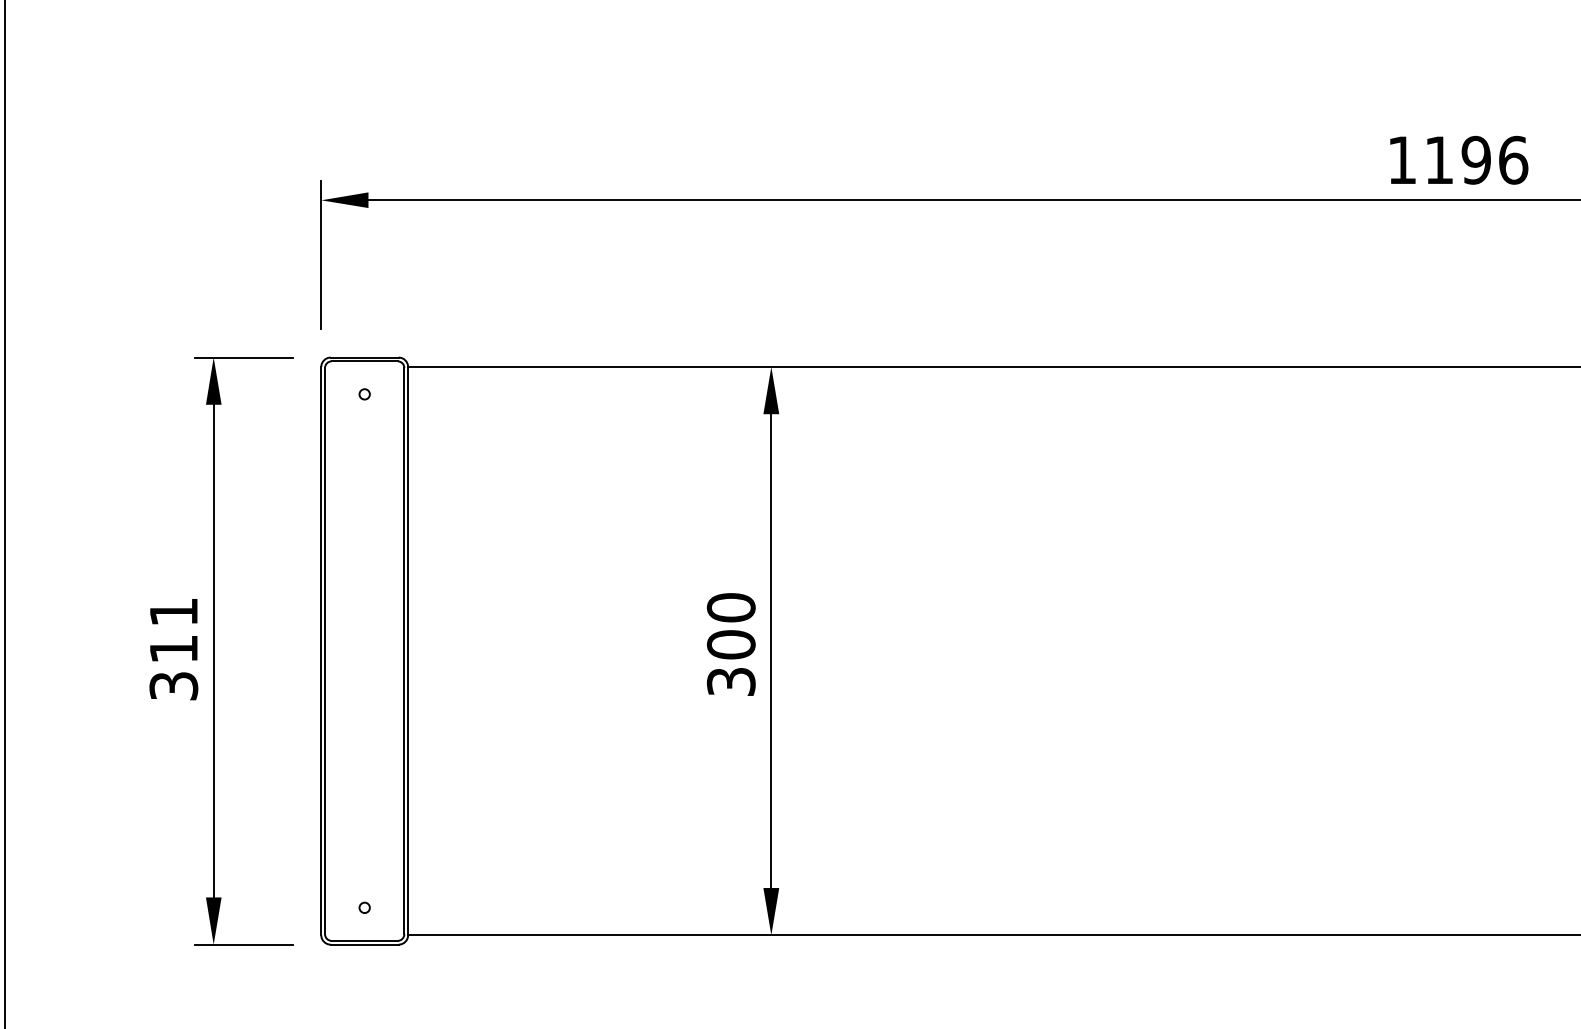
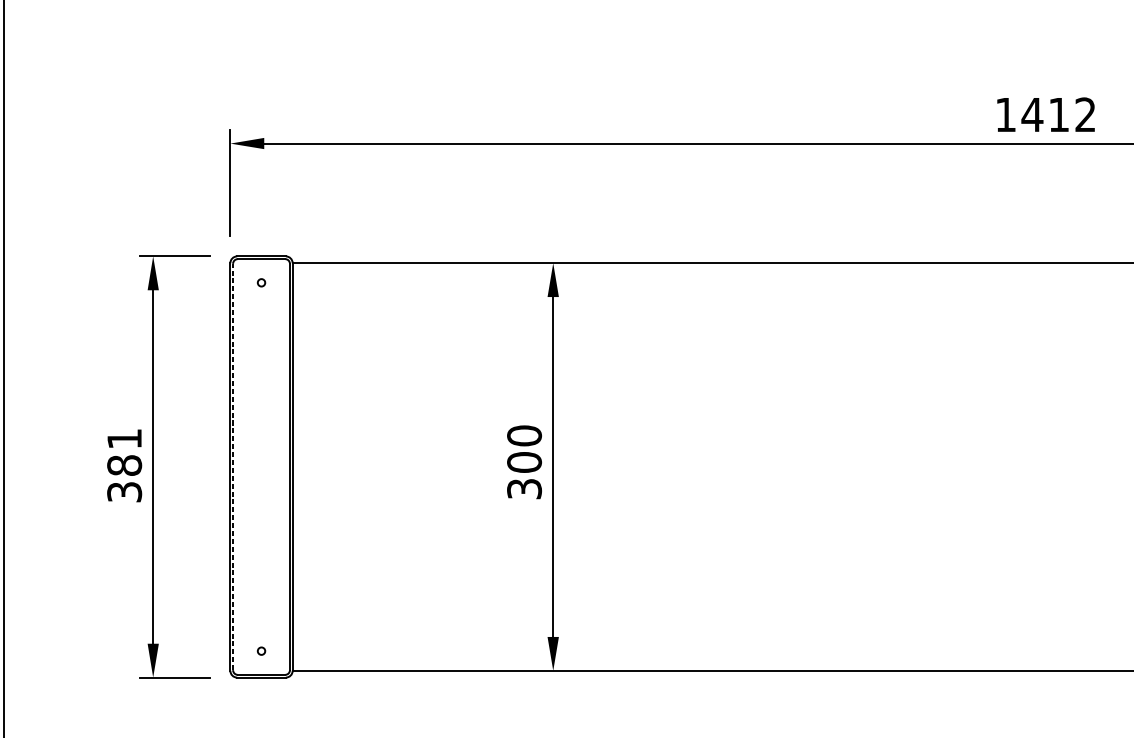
text: (1475, 159) -> (1058, 114), 1196 -> 1412
text: (173, 648) -> (124, 465), 311 -> 381
line: (325, 650) -> (233, 466), solid -> dashed

